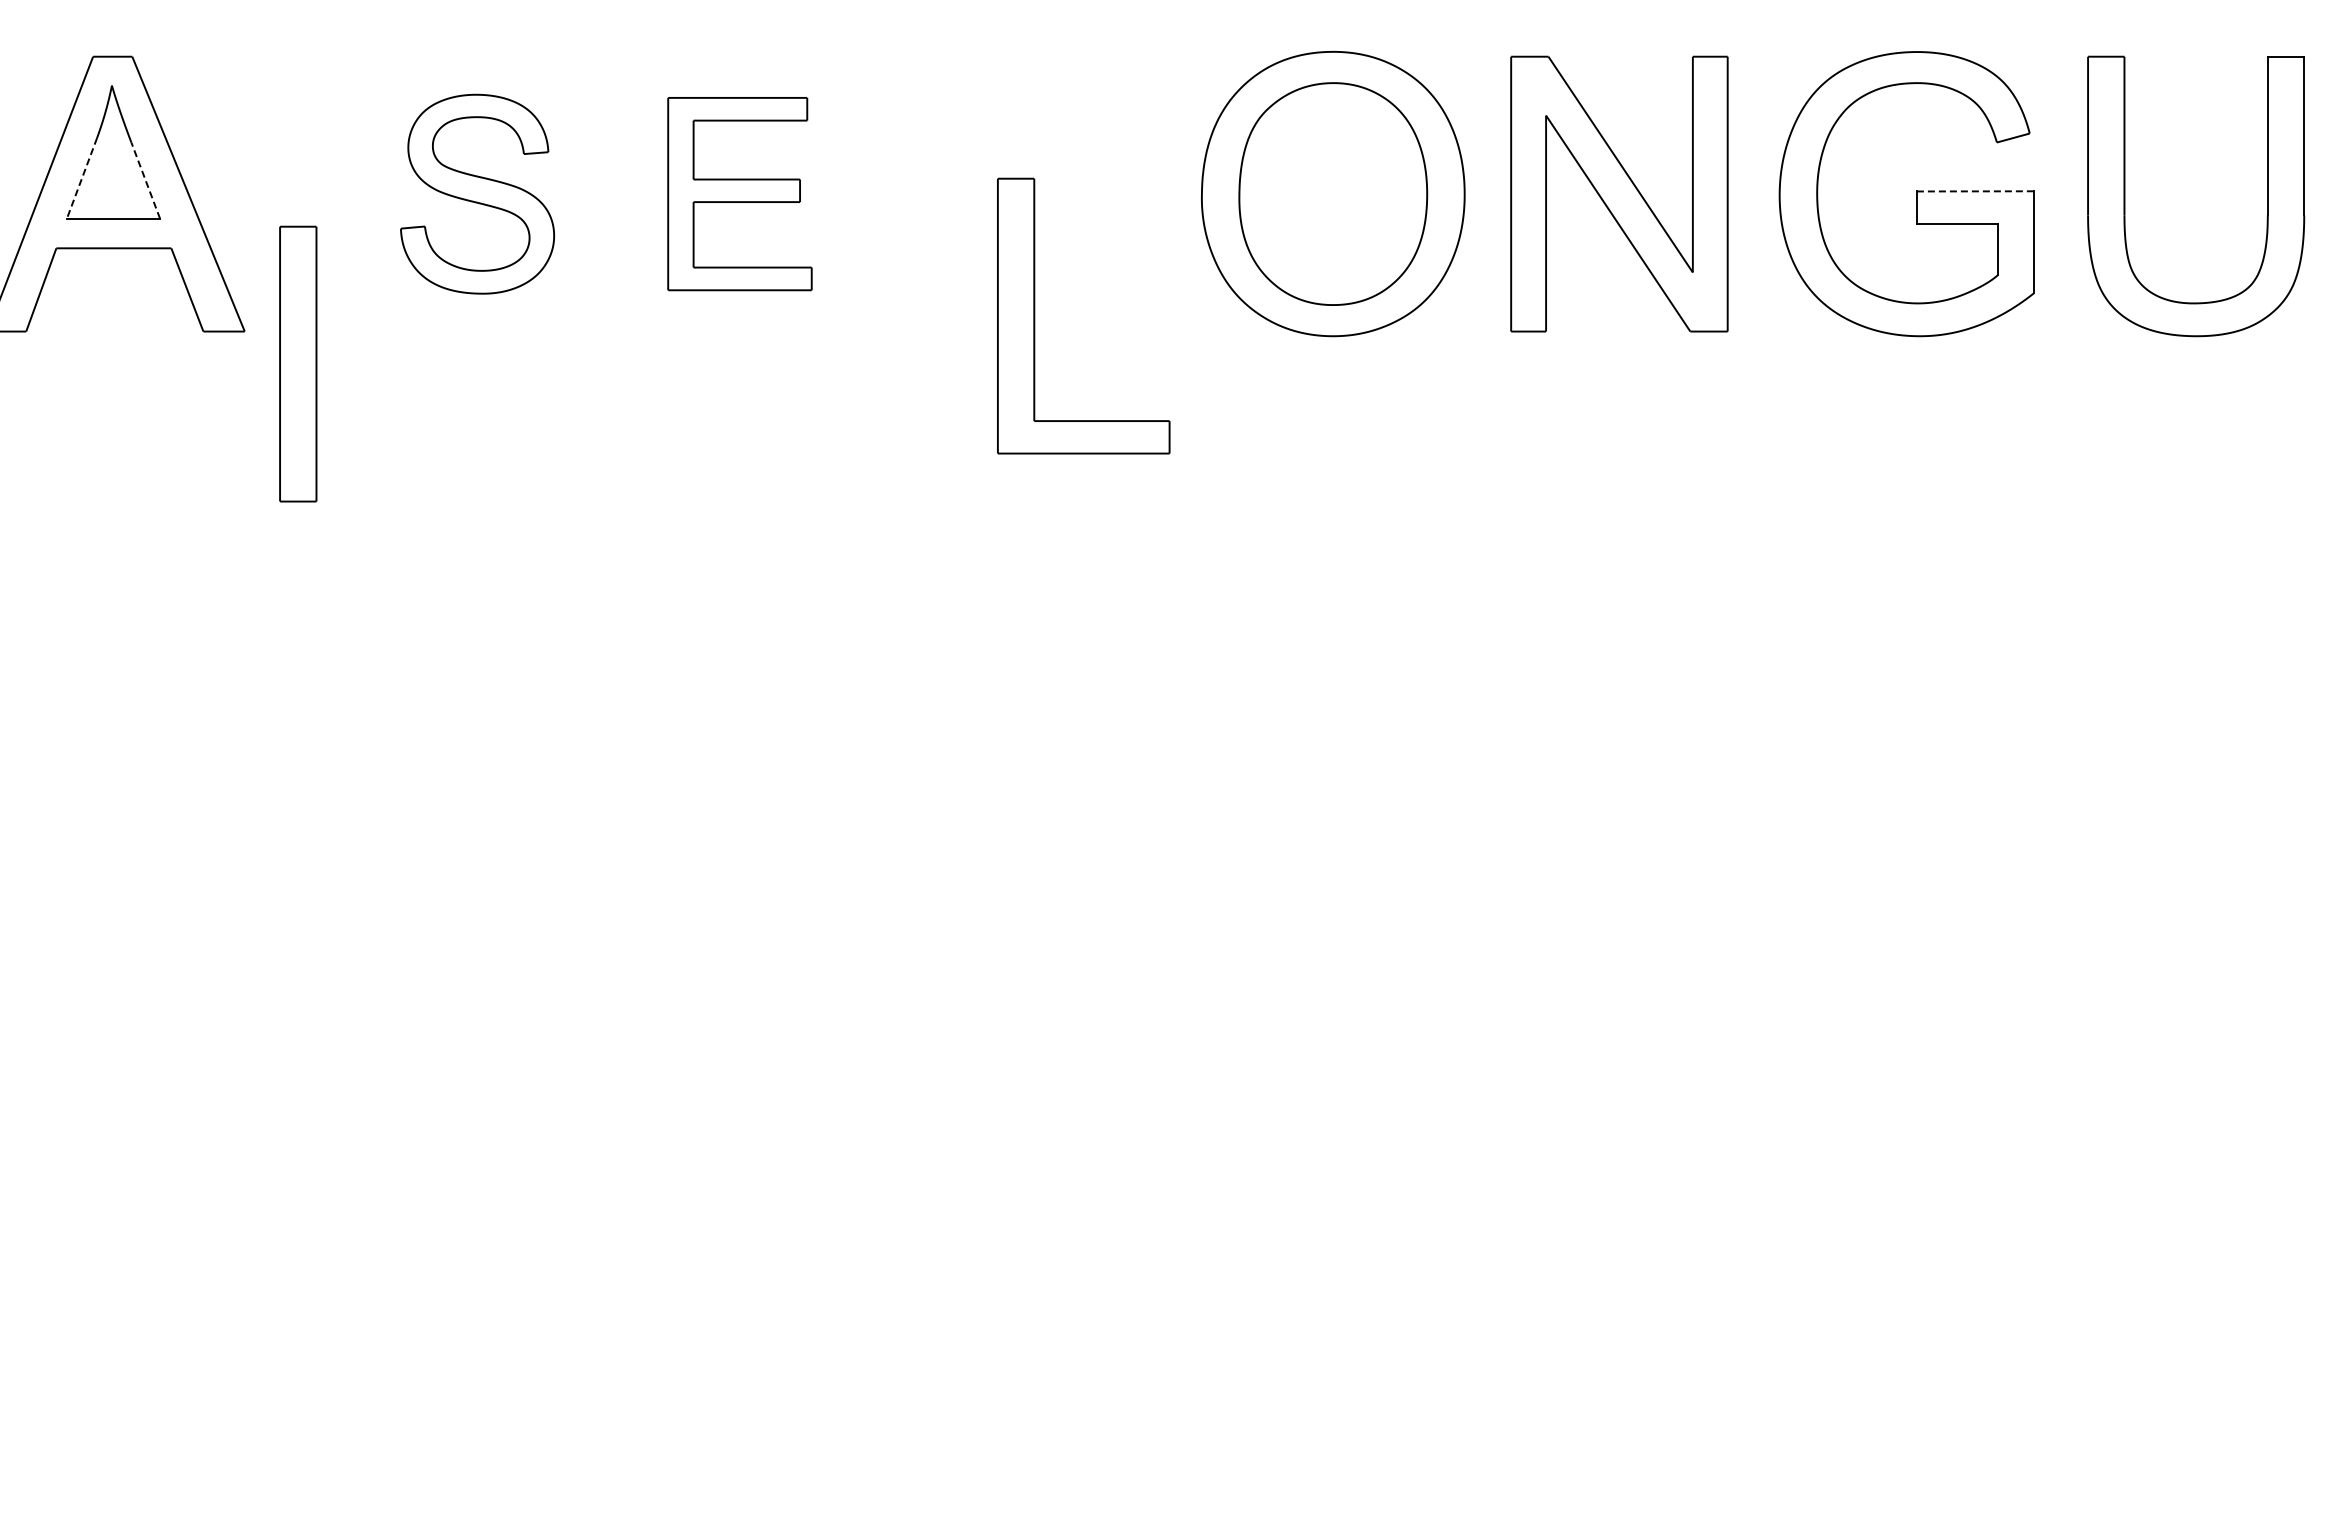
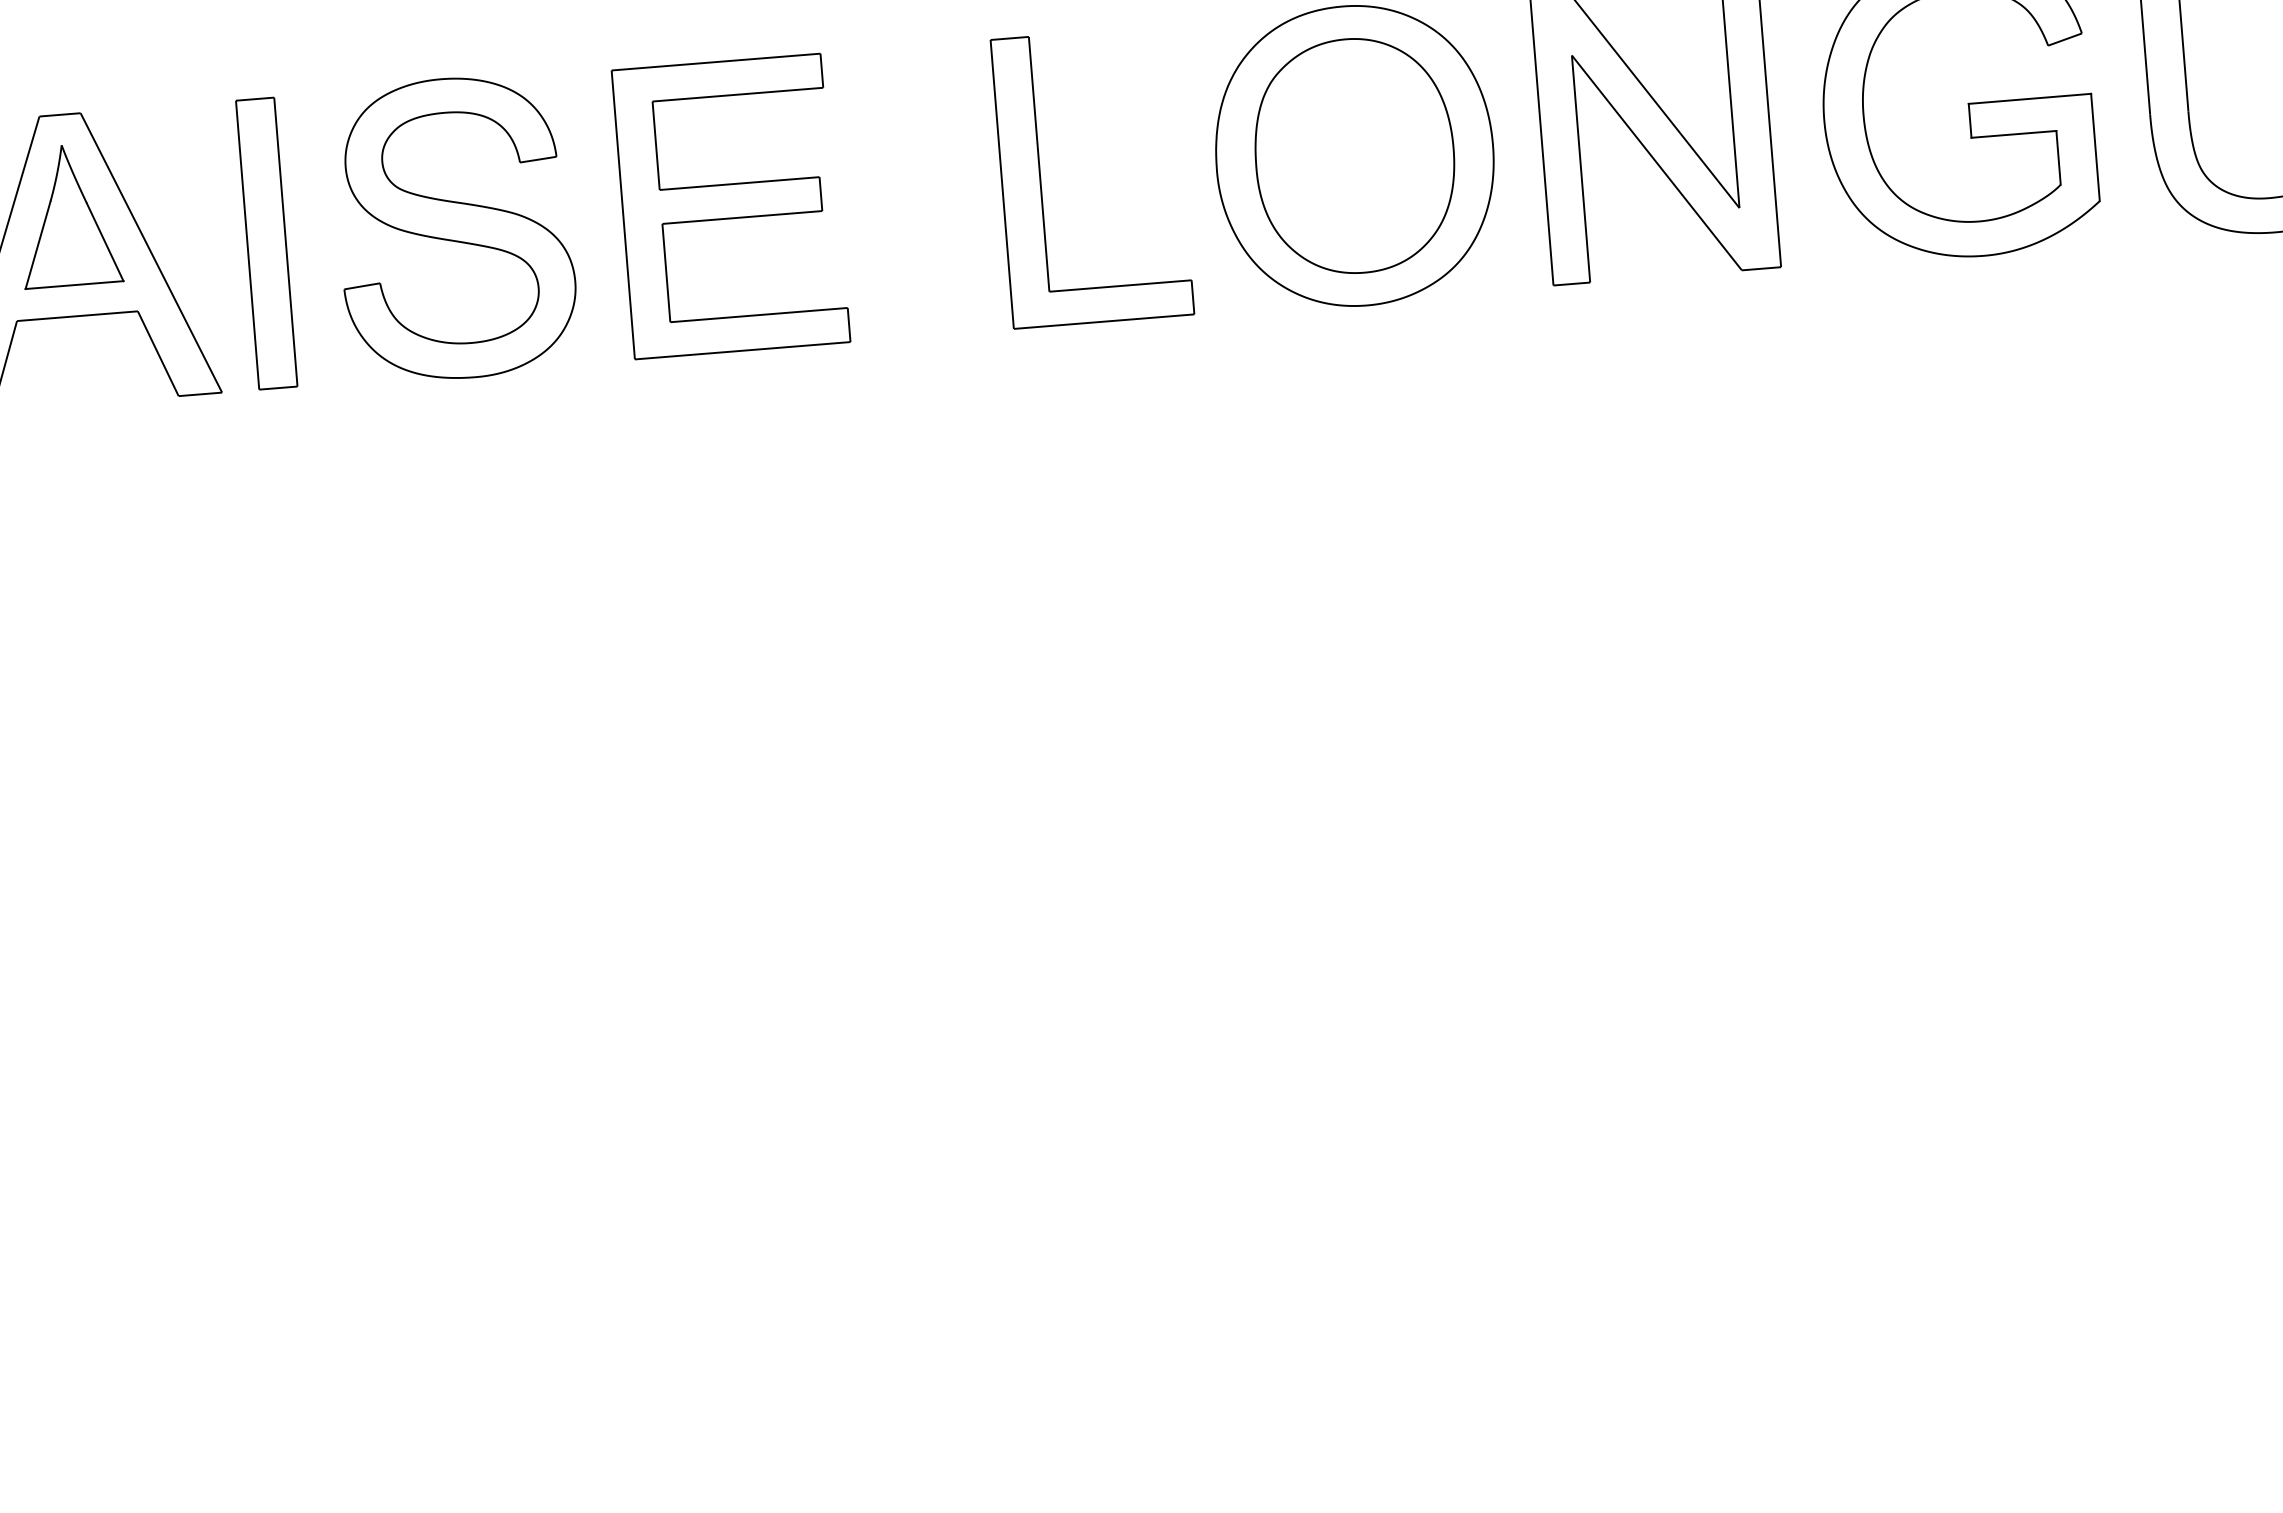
line: (81, 178) -> (37, 245), dashed -> solid
line: (145, 180) -> (104, 242), dashed -> solid
line: (1975, 191) -> (2029, 98), dashed -> solid
part: (739, 193) -> (730, 205), size x1.43
part: (477, 194) -> (455, 228), size x1.43
part: (1035, 315) -> (1041, 180), moved
part: (298, 363) -> (266, 242), moved

